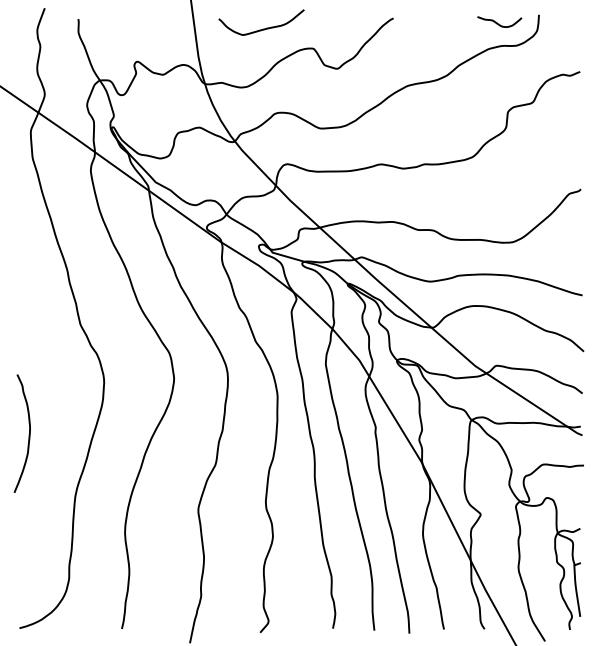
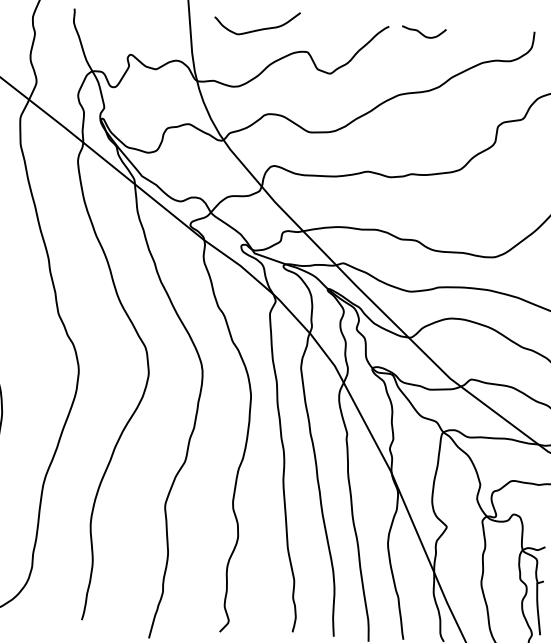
curve: (497, 22) -> (421, 32), moved

